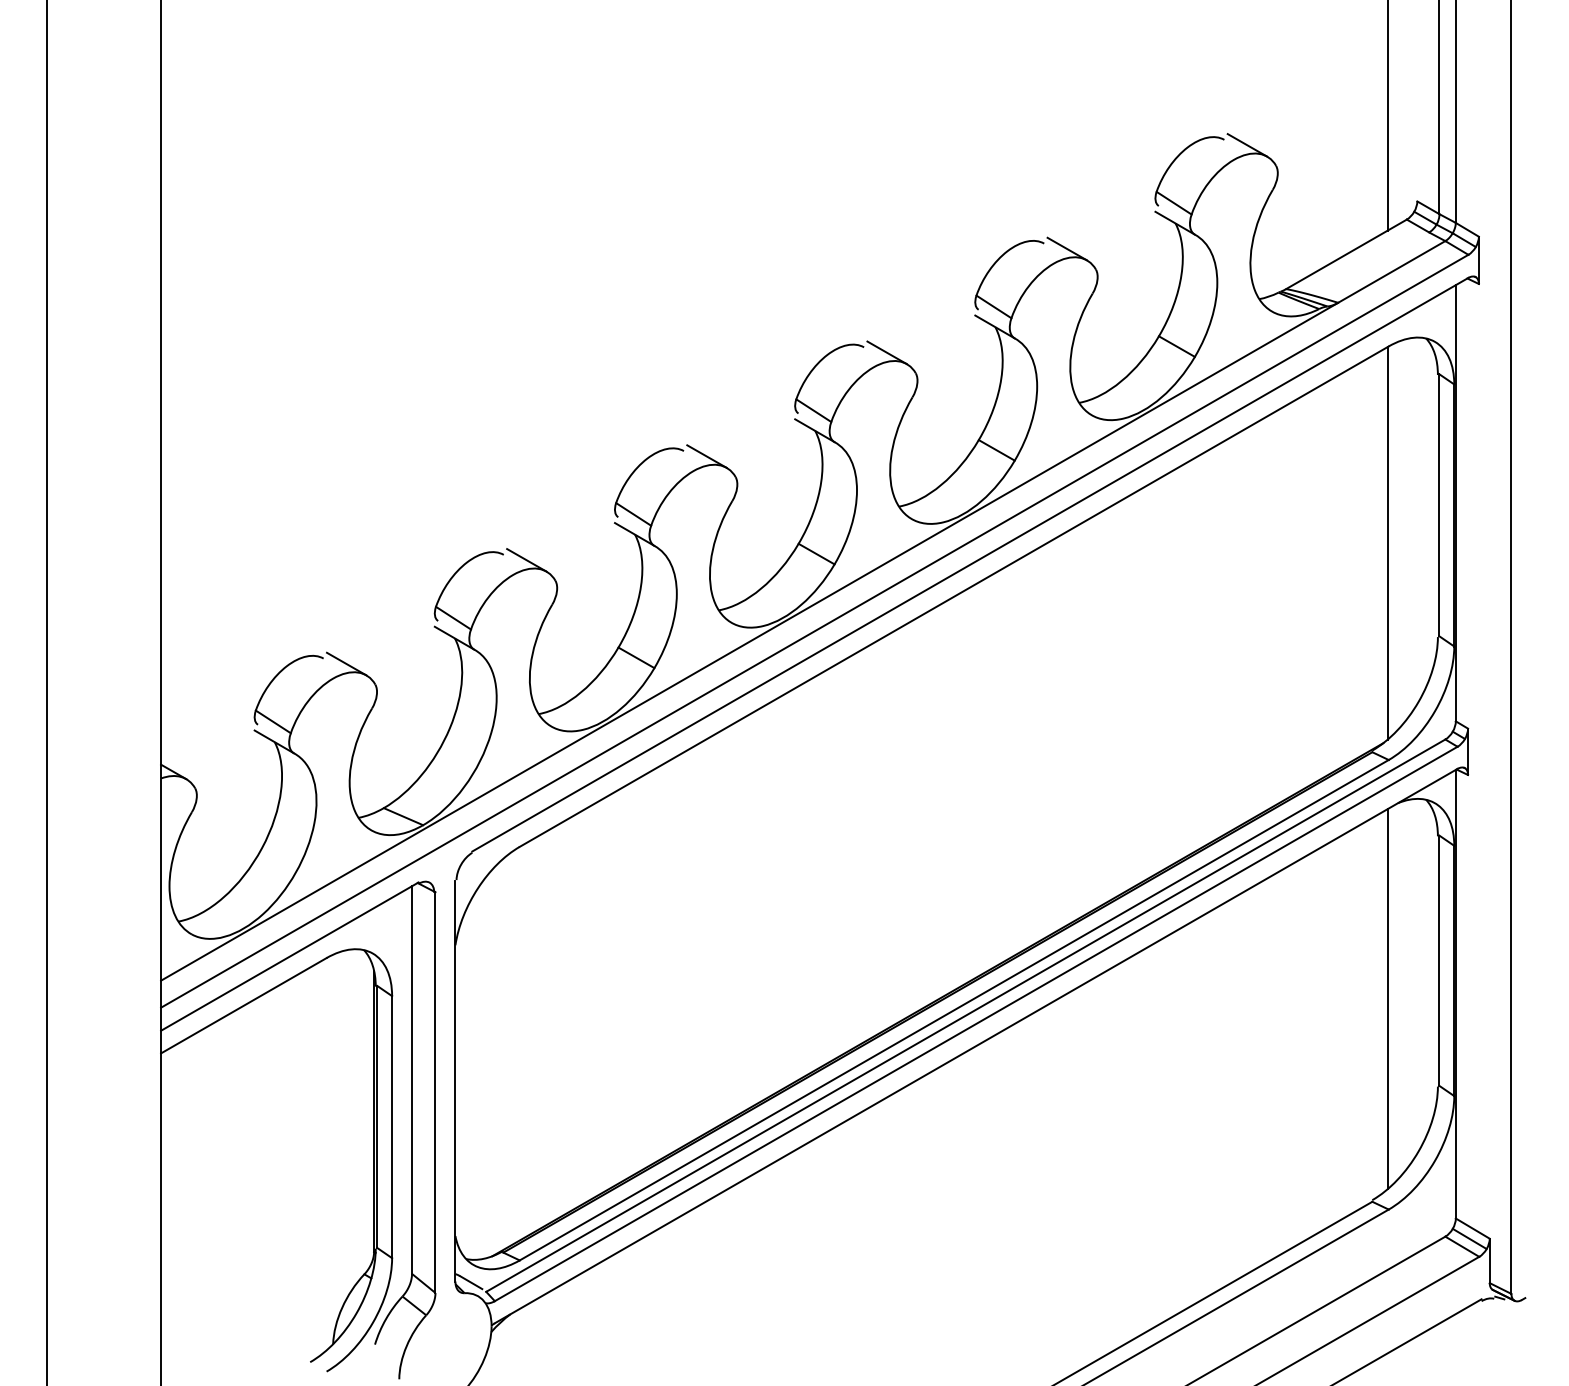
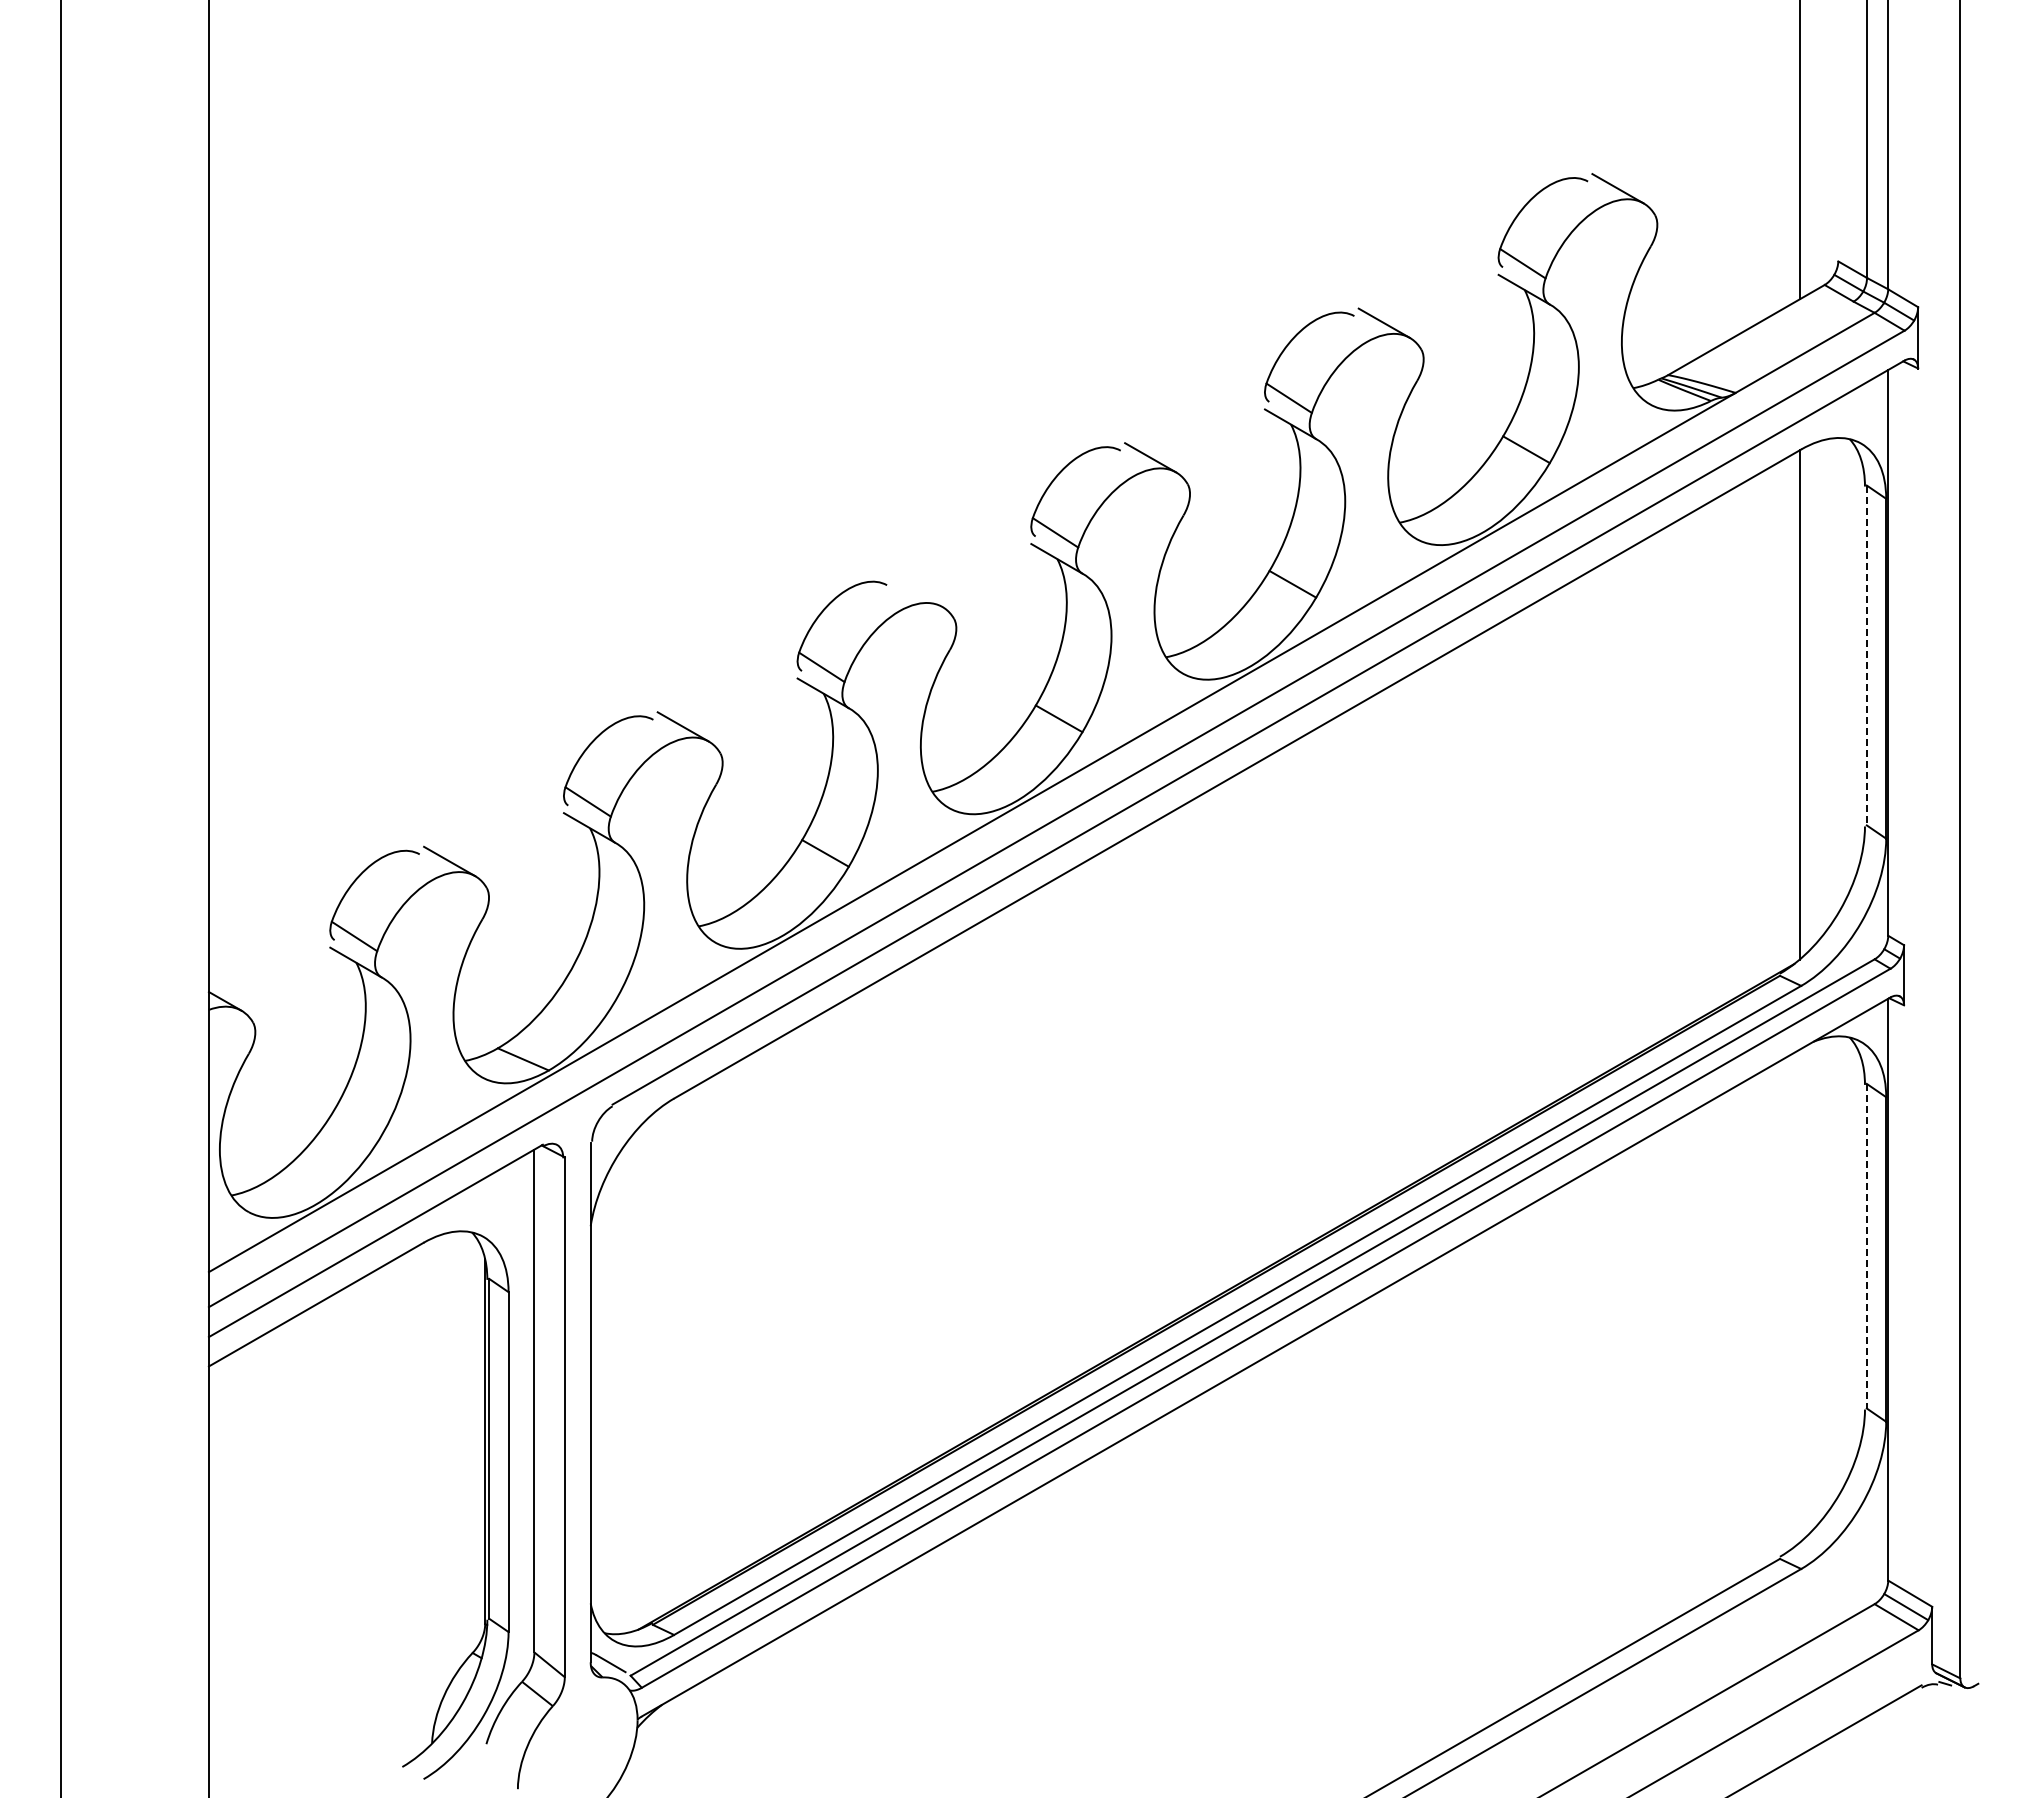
line: (706, 455) -> (916, 591), removed
line: (1439, 505) -> (1866, 655), solid -> dashed
line: (1439, 960) -> (1866, 1246), solid -> dashed
line: (1387, 998) -> (1799, 1295), removed

